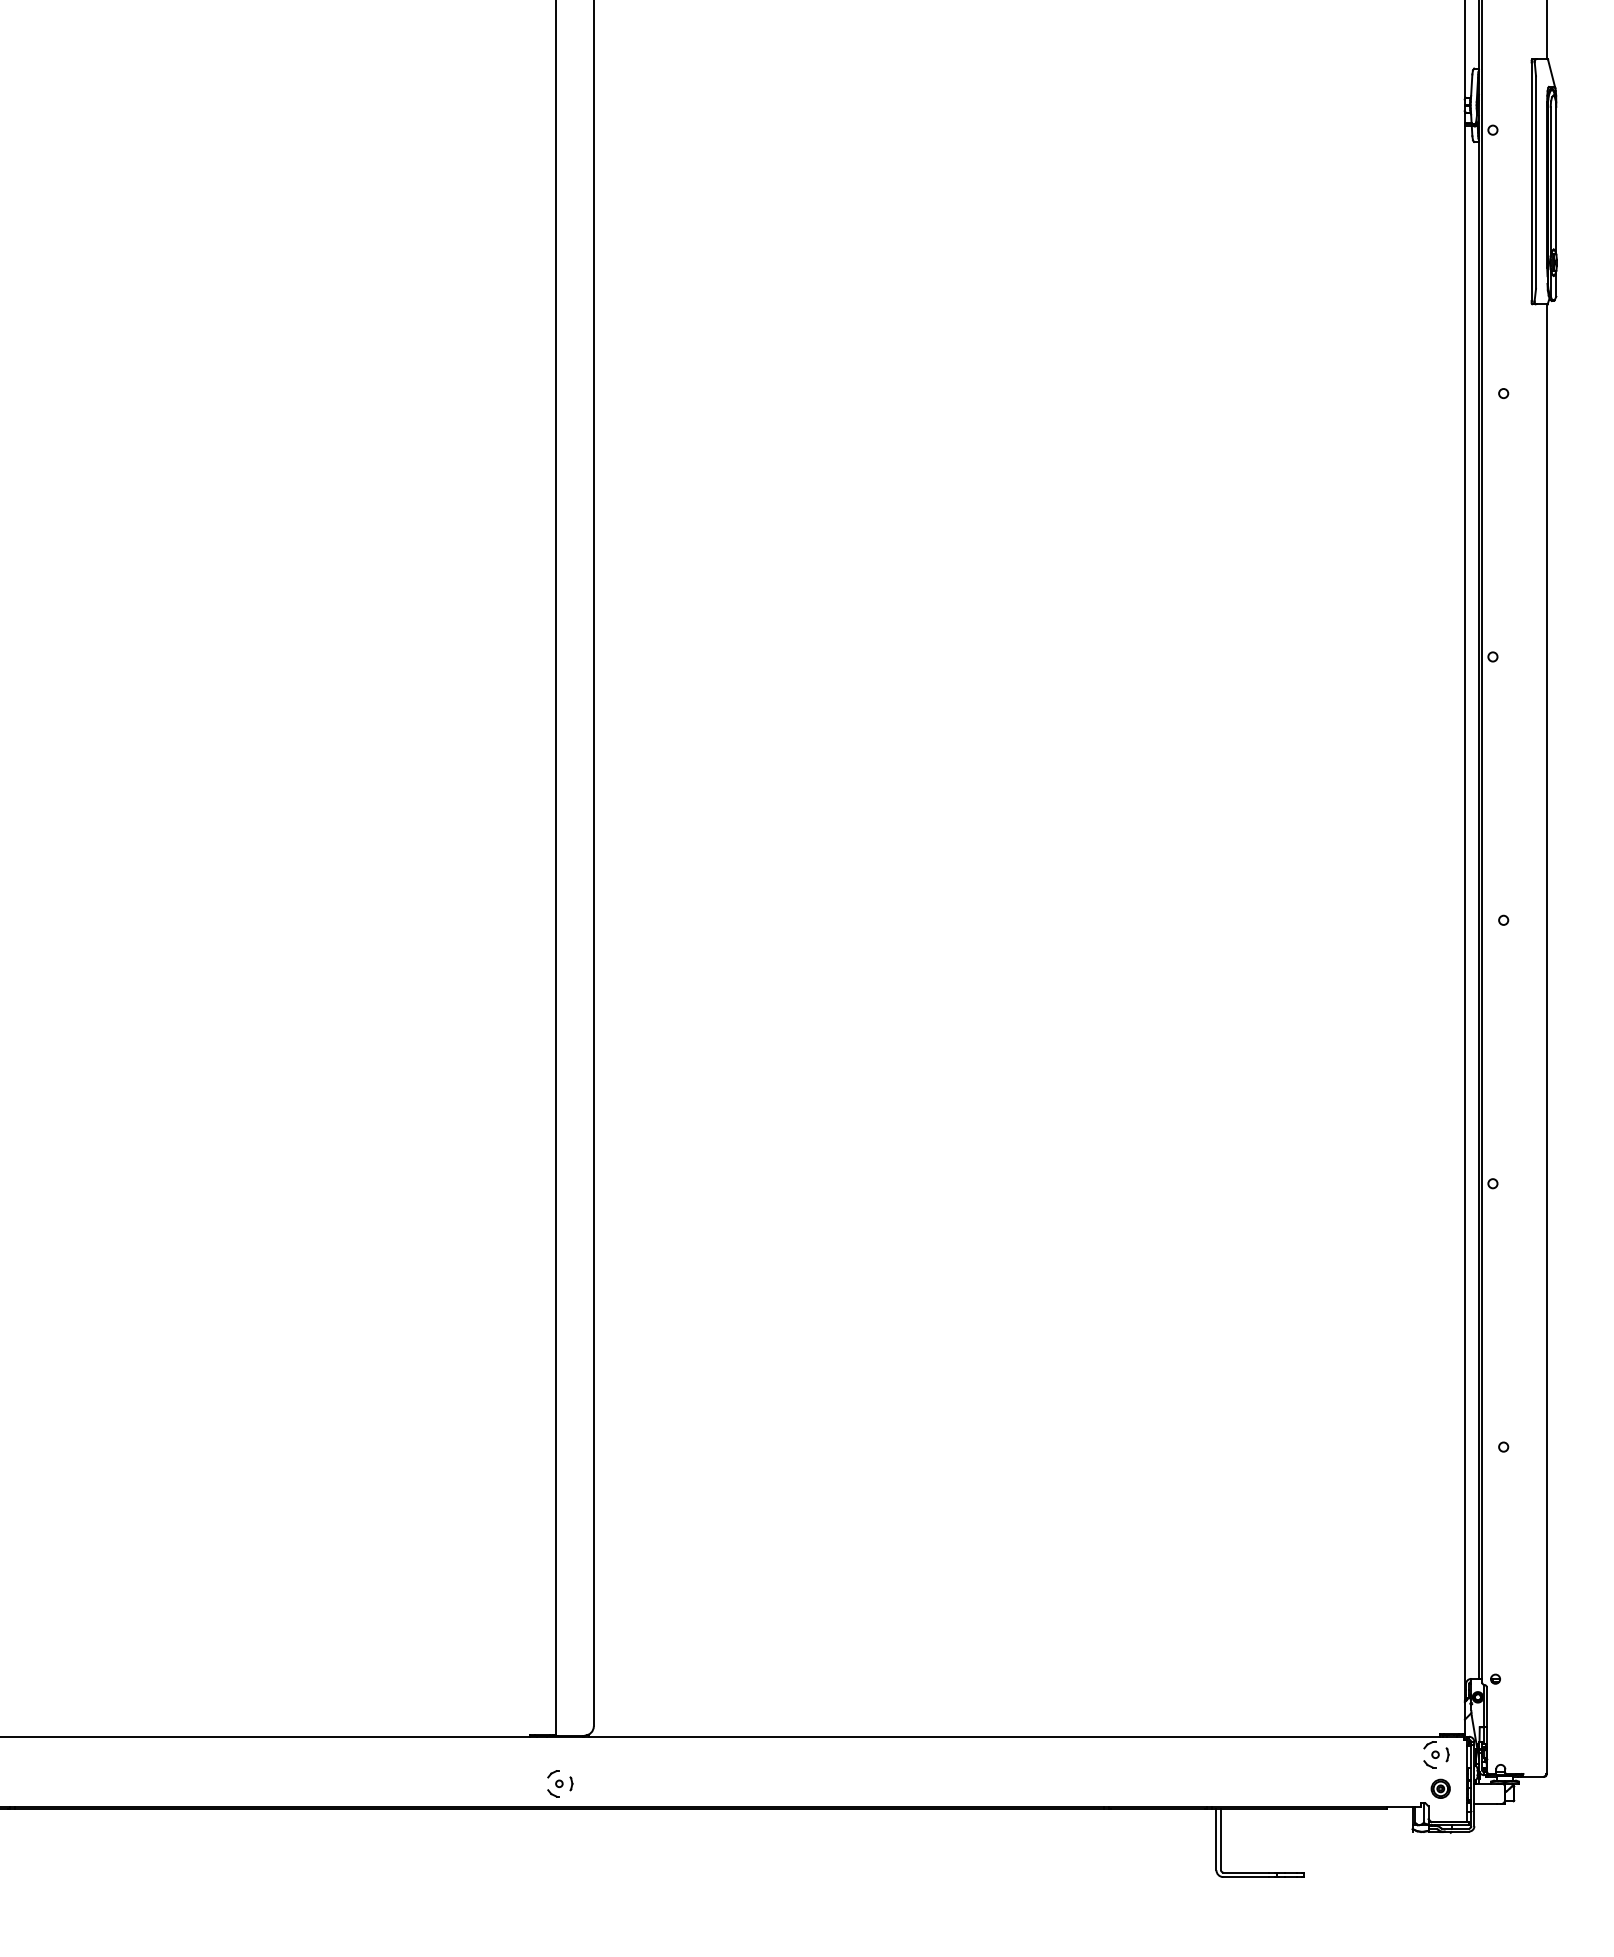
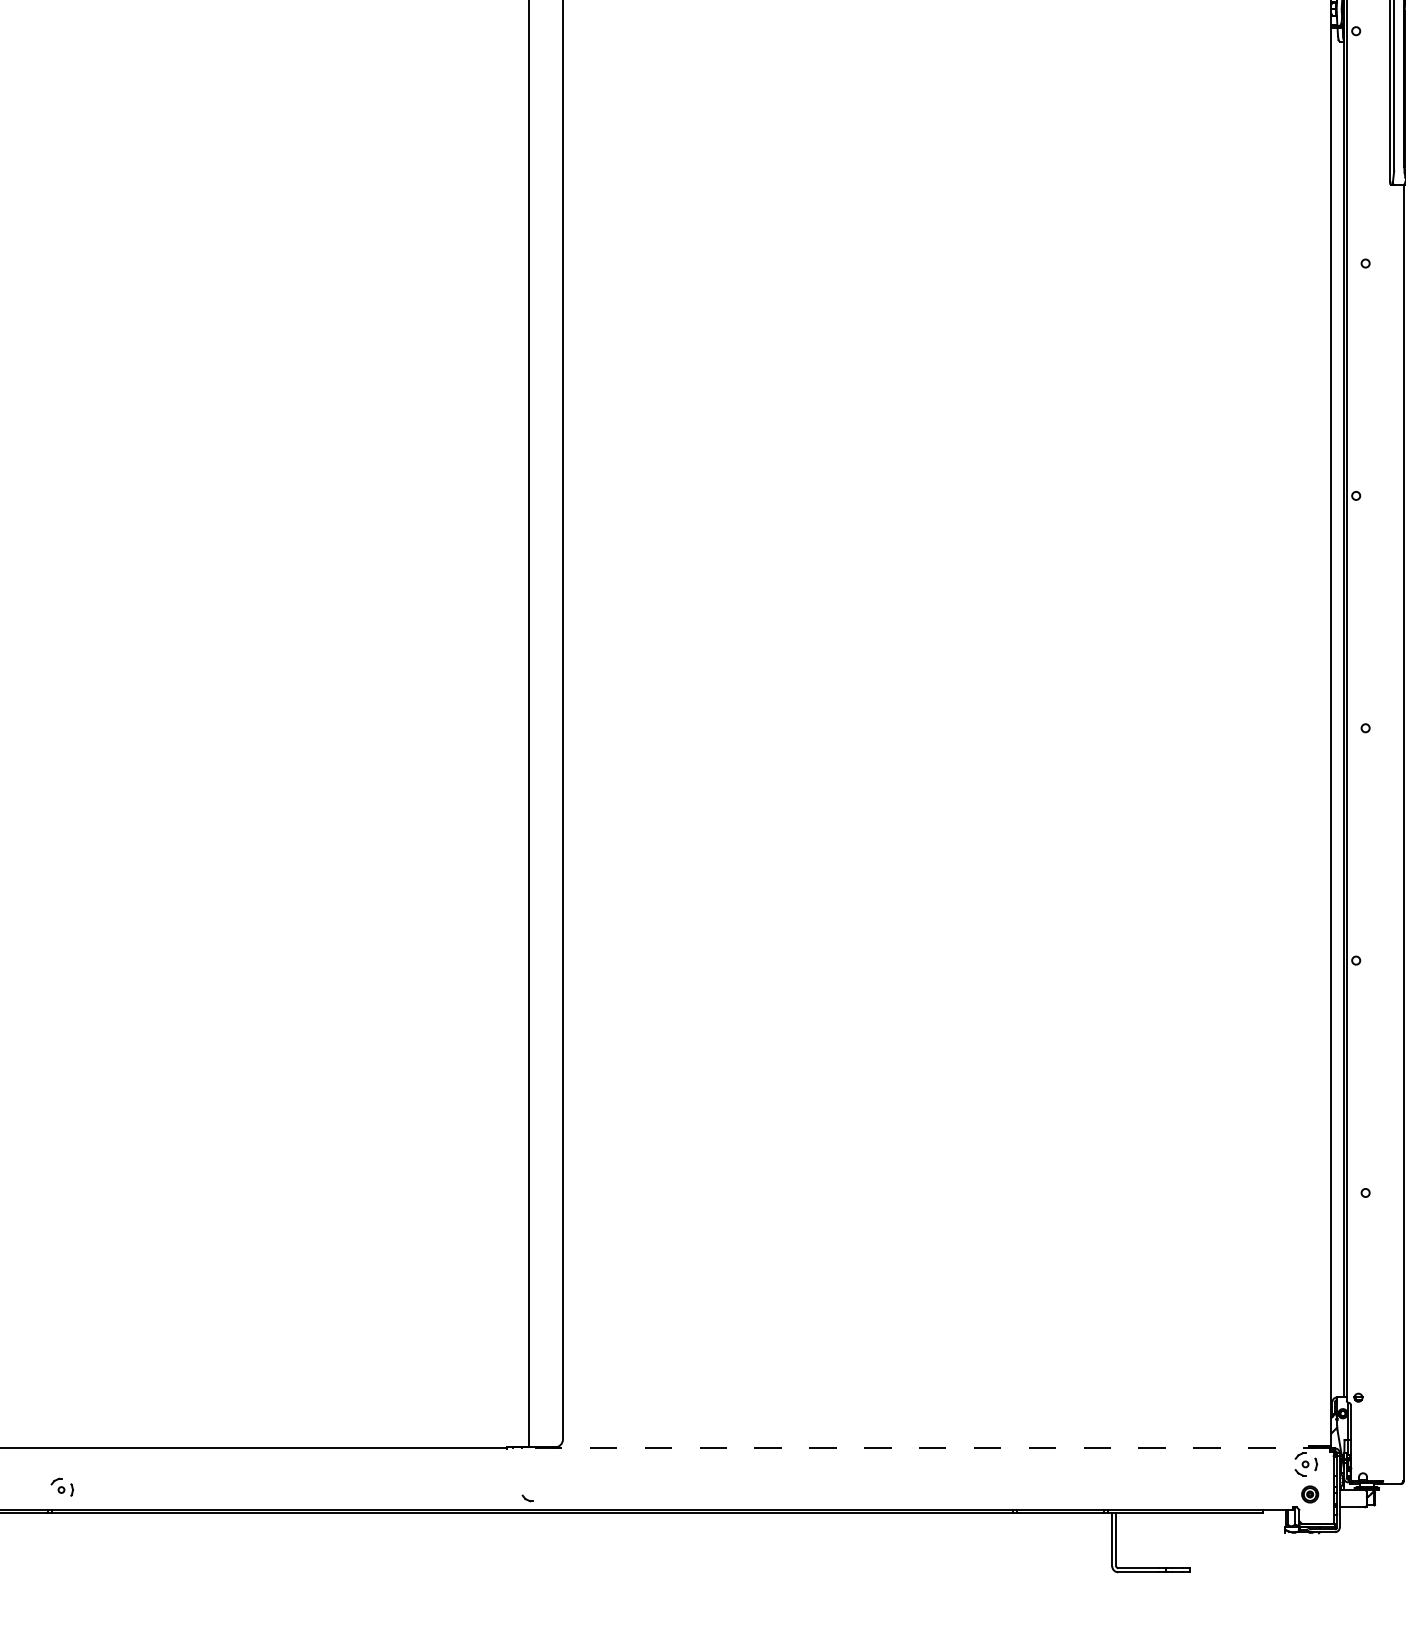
line: (996, 1736) -> (918, 1448), solid -> dashed
part: (560, 1780) -> (62, 1487), moved

